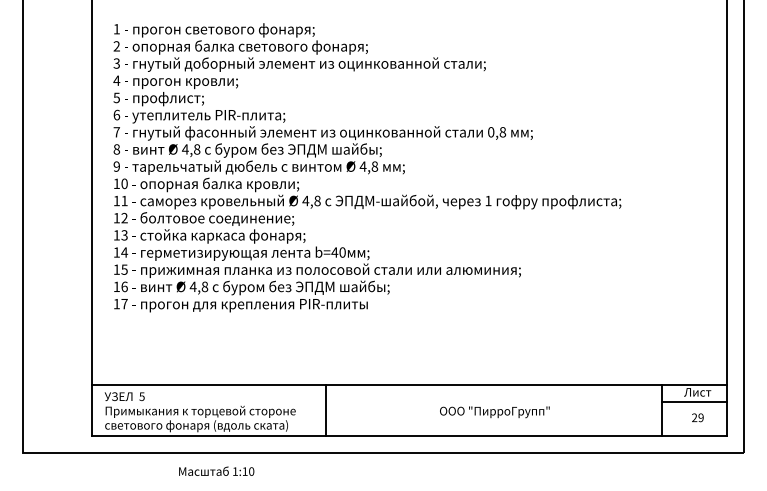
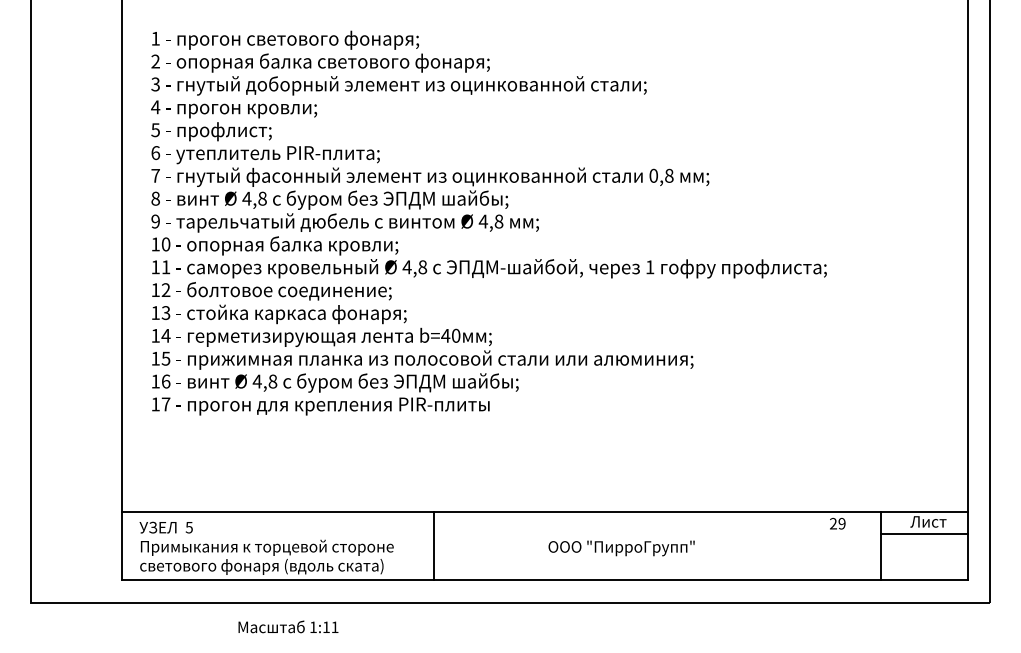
text: (494, 412) -> (621, 548), moved
text: (697, 417) -> (837, 523), moved
text: (251, 471) -> (334, 627), 1:10 -> 1:11

